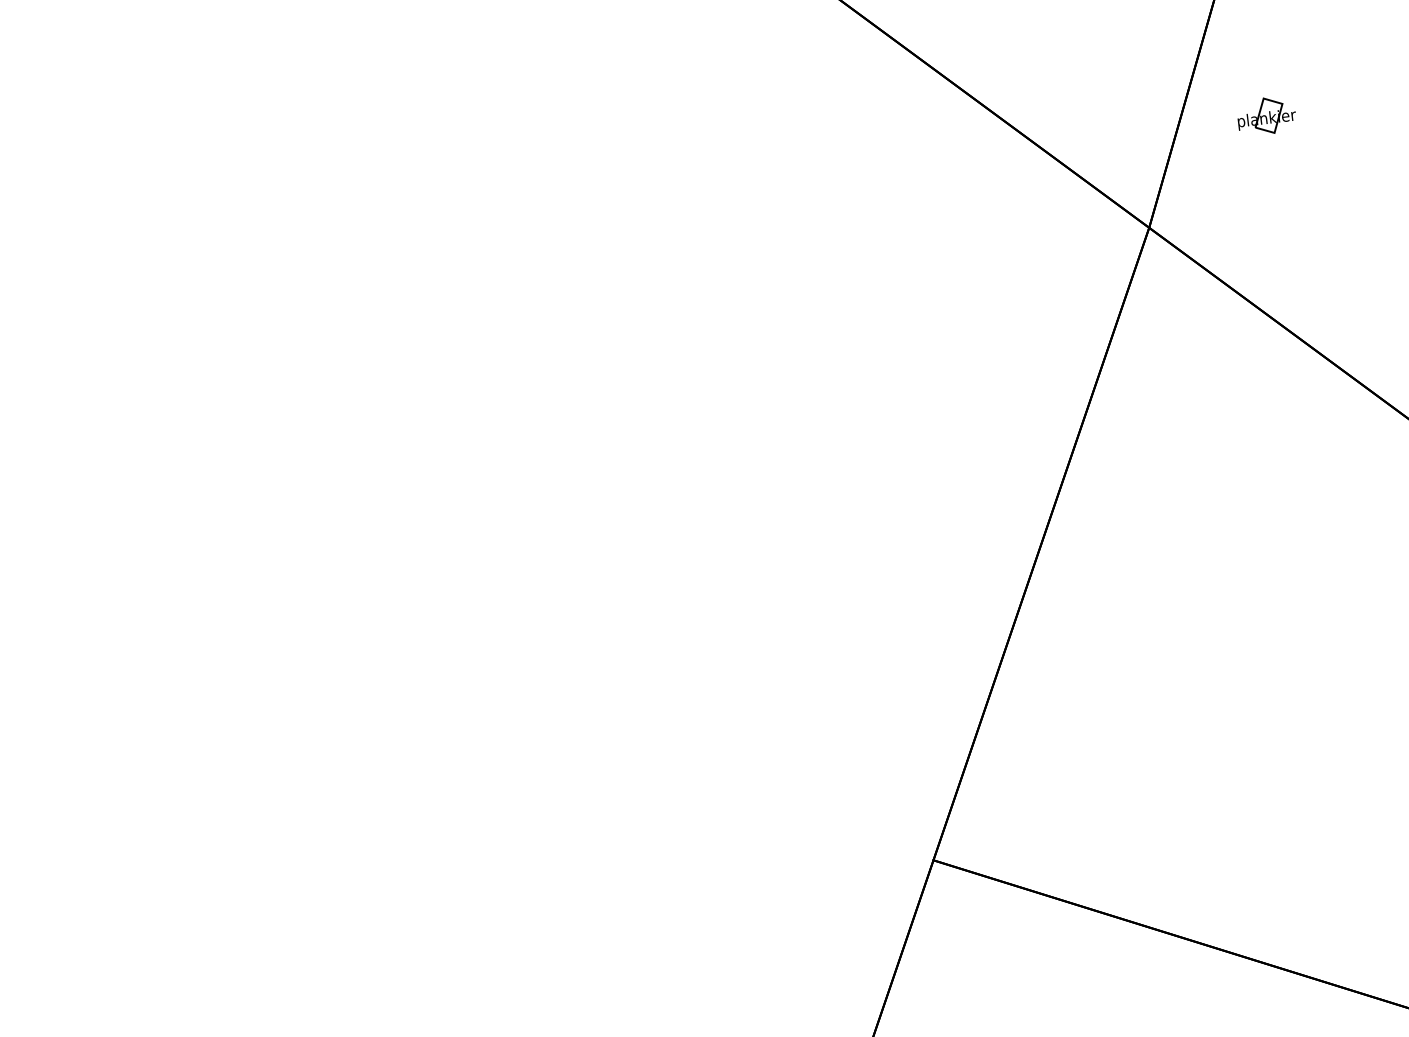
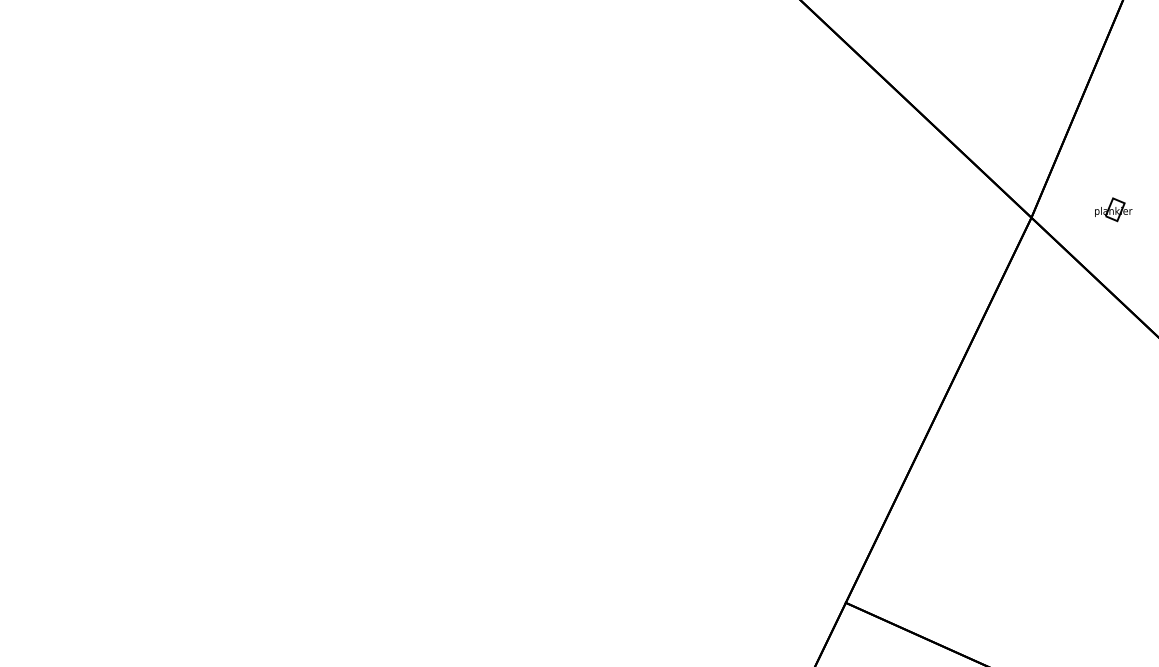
part: (1266, 115) -> (1113, 209), moved

